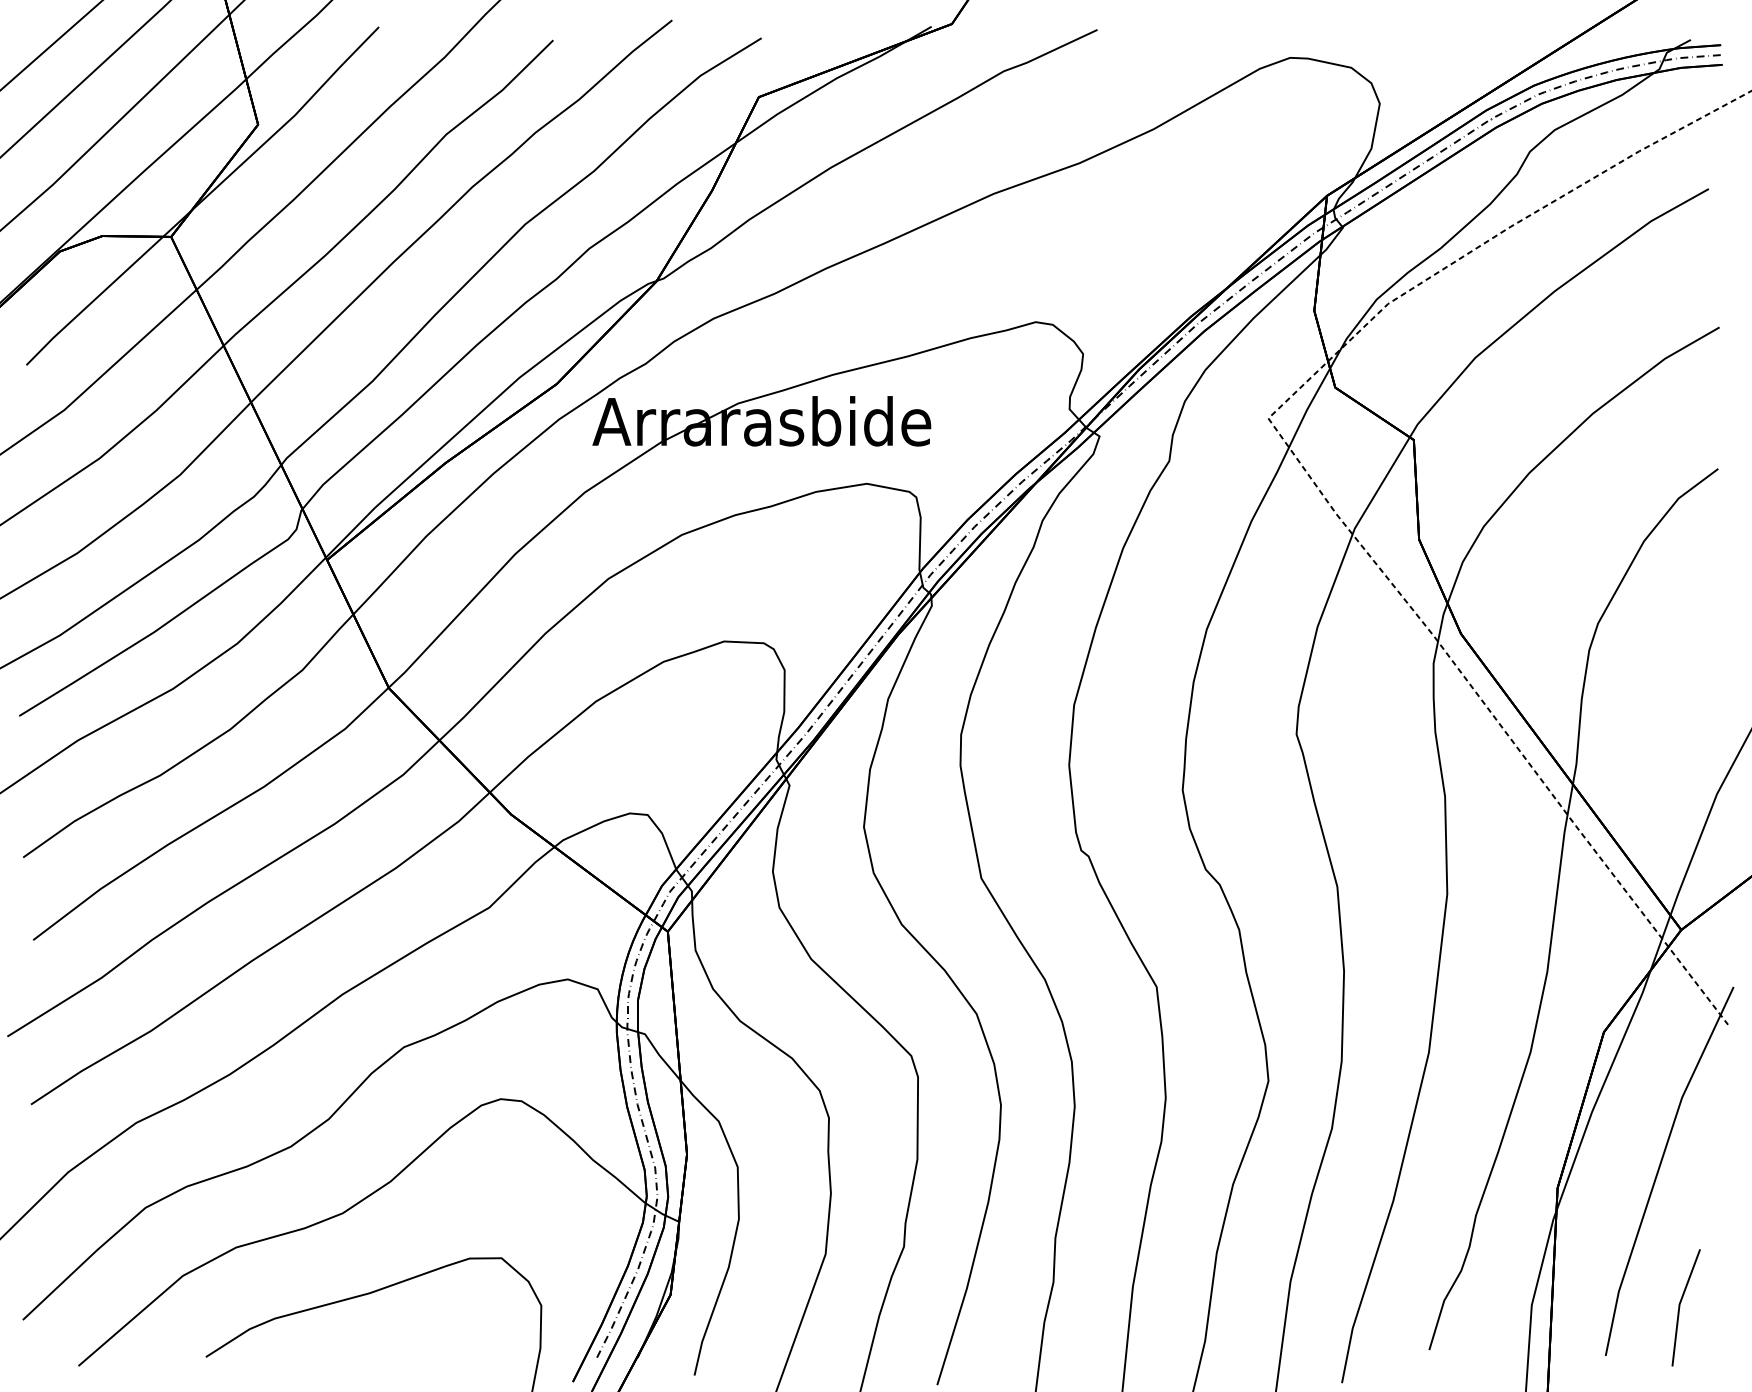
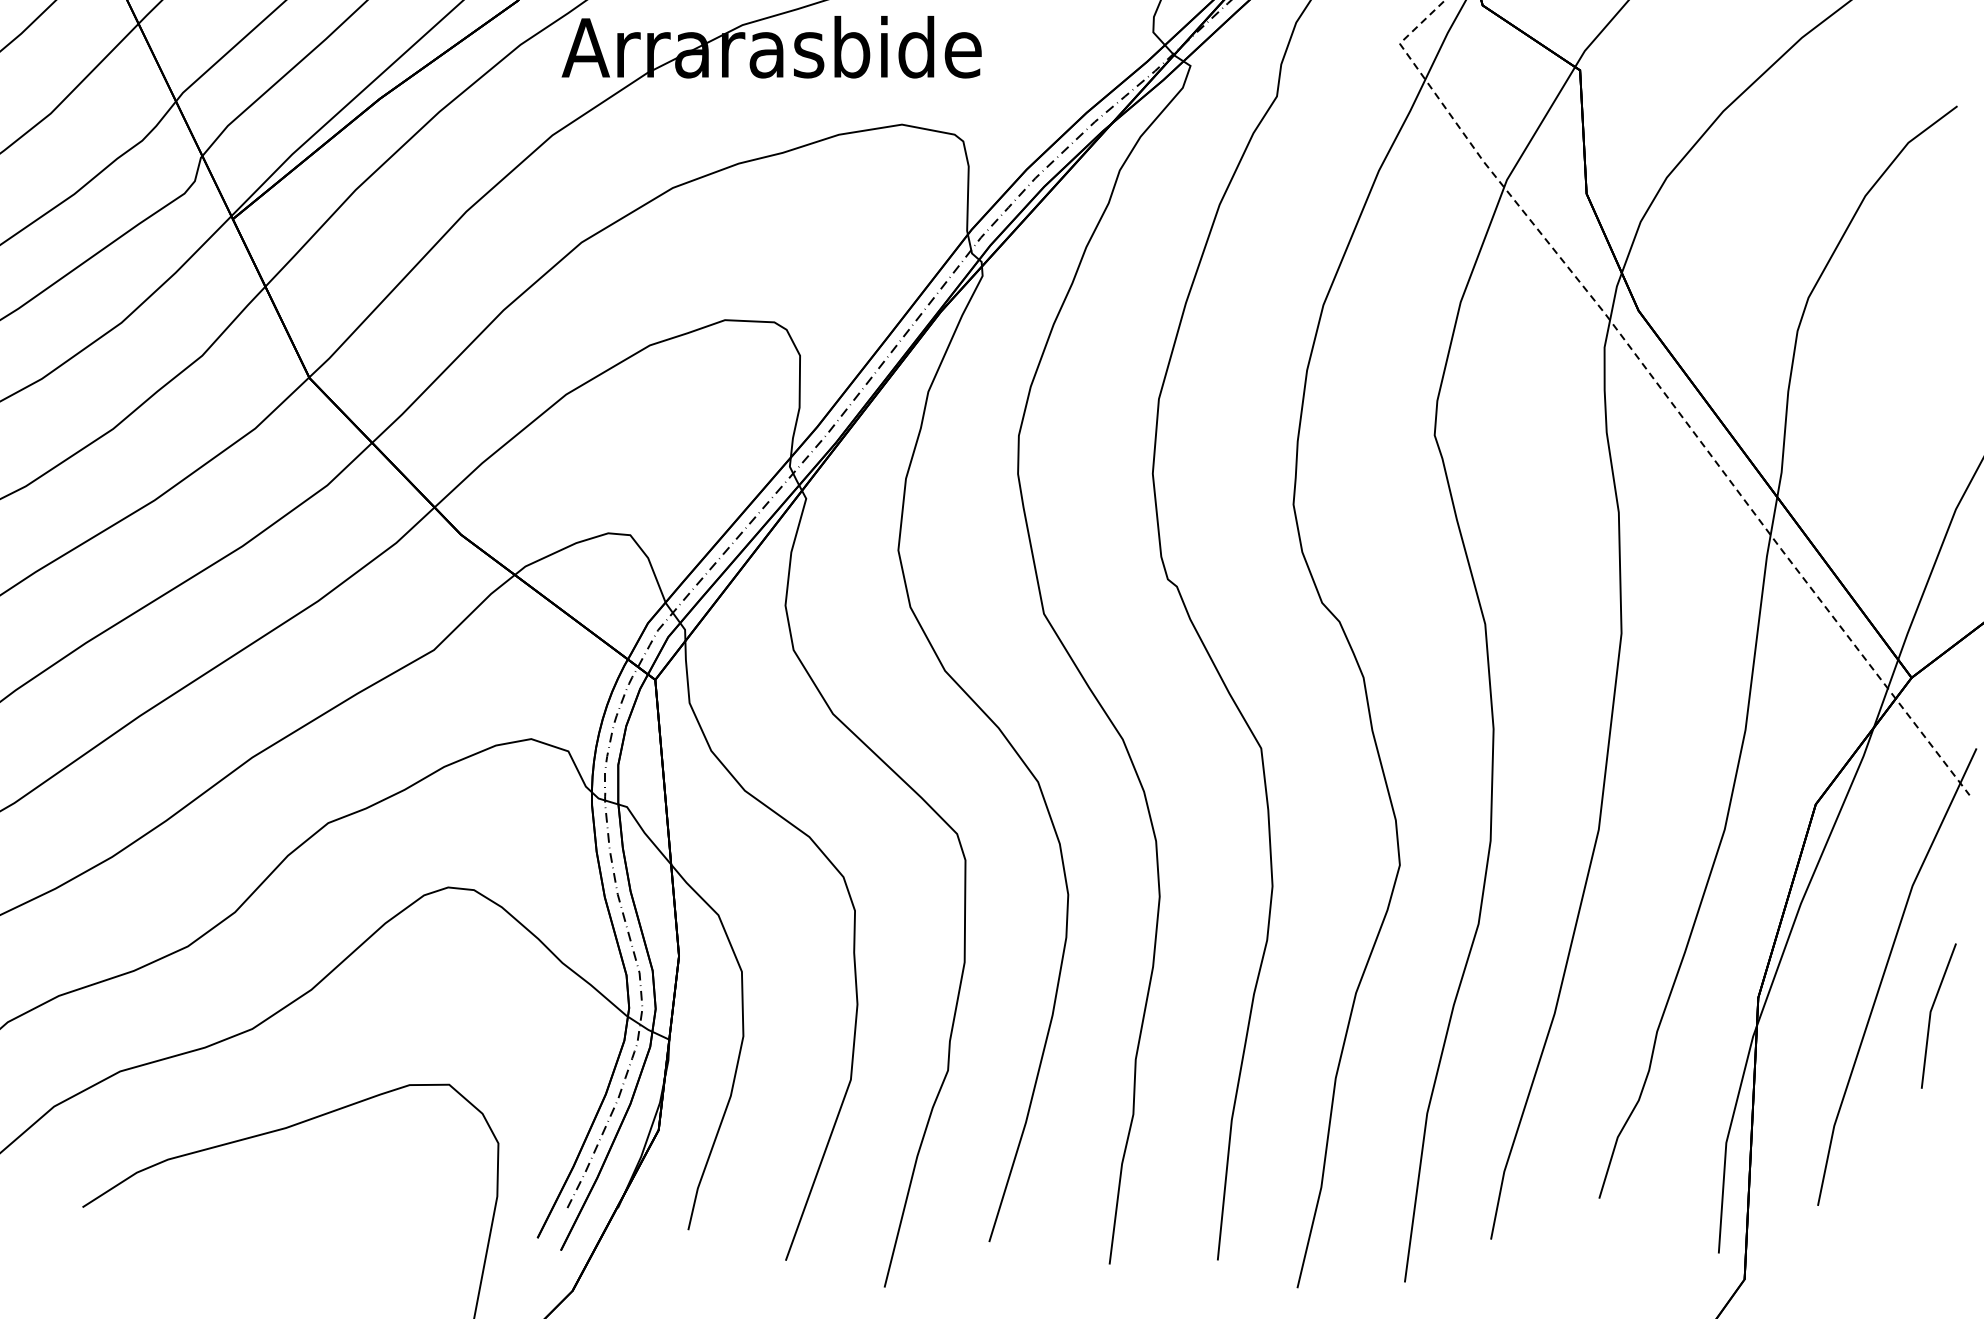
line: (1680, 1307) -> (1931, 1015), moved

